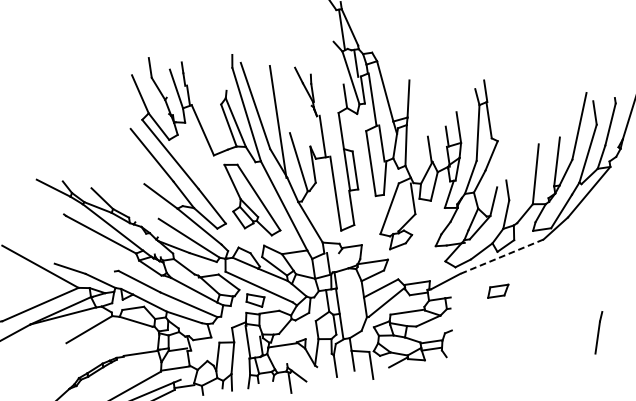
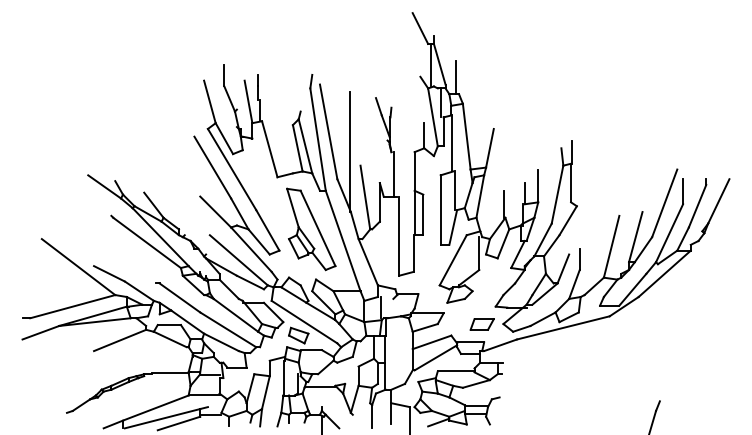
line: (367, 37) -> (456, 77), added
line: (501, 256) -> (563, 327), dashed -> solid
part: (497, 291) -> (481, 324), moved

